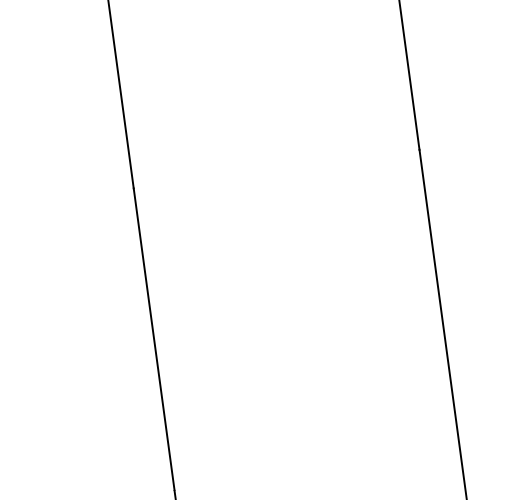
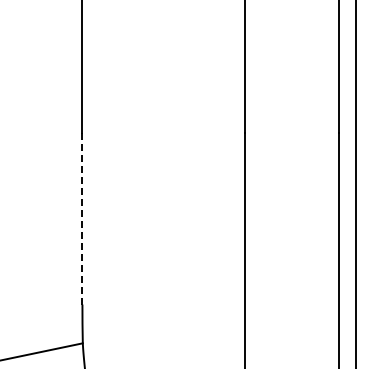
line: (154, 338) -> (82, 218), solid -> dashed

